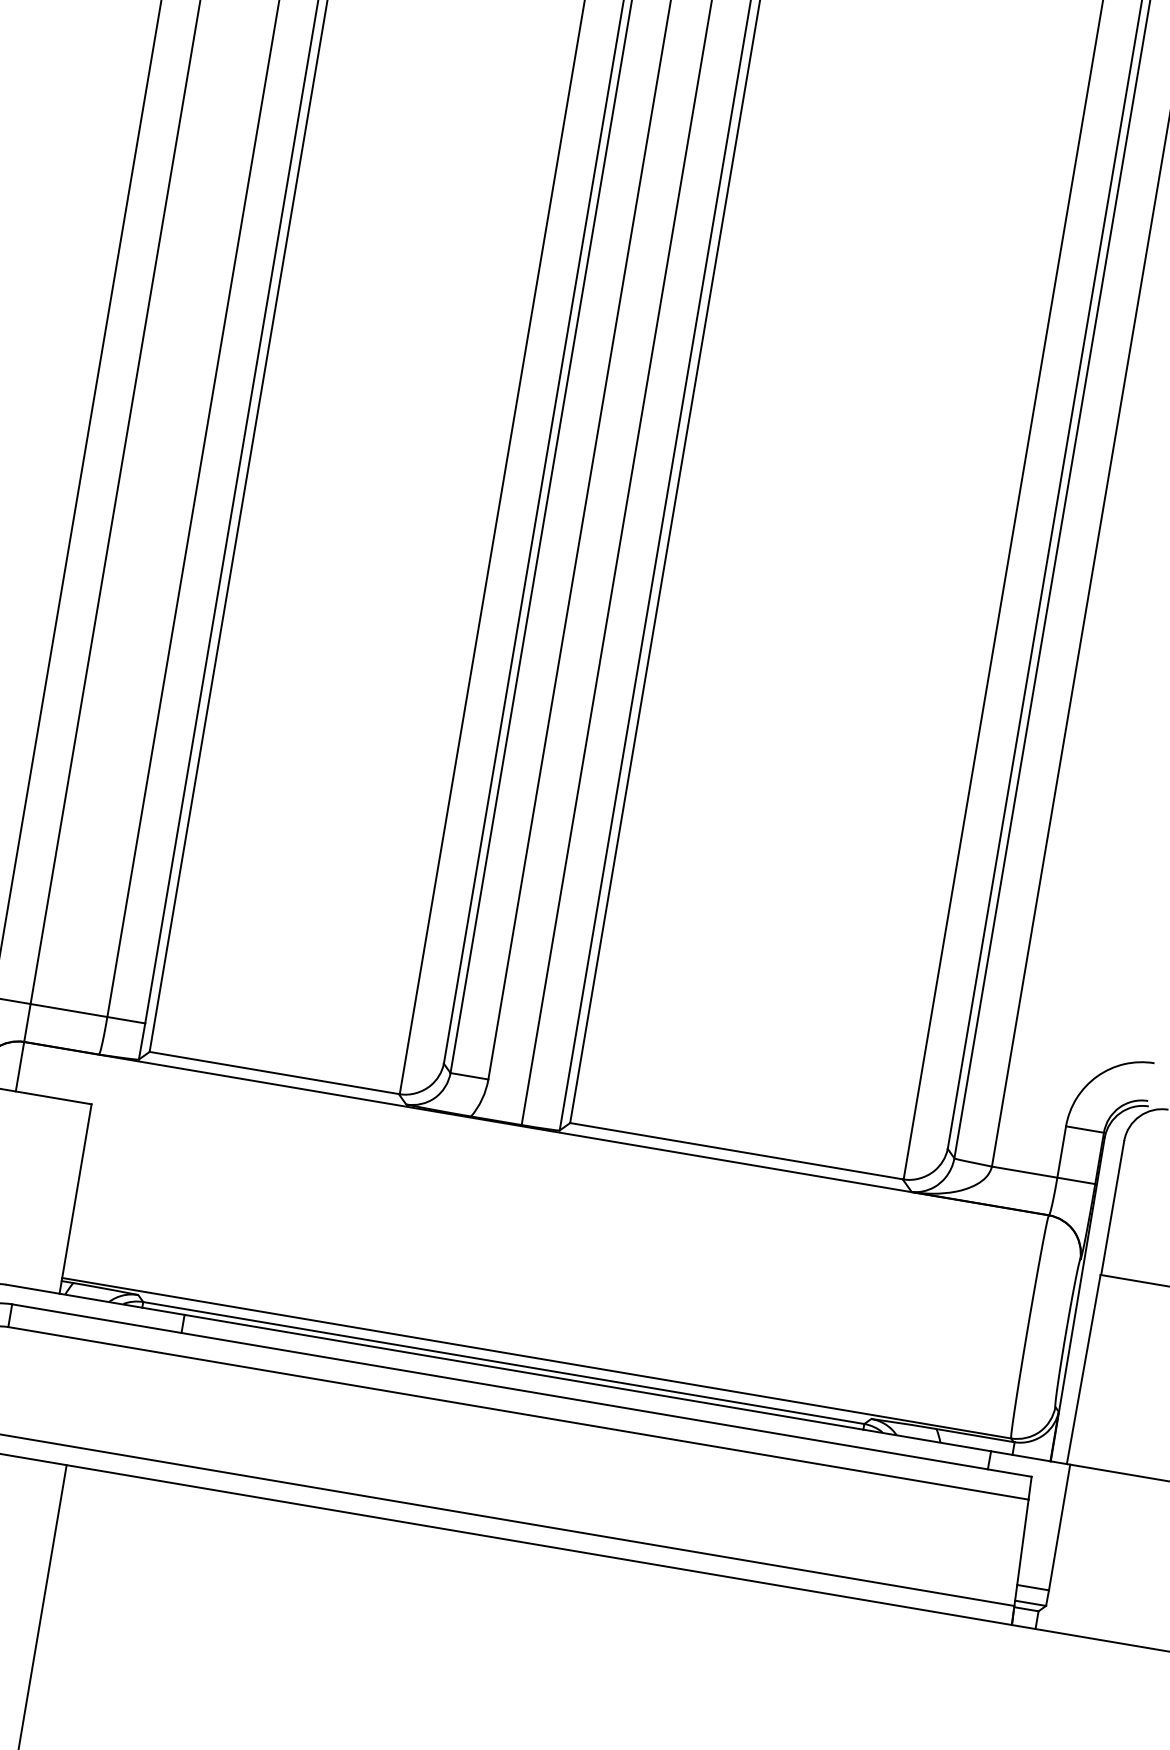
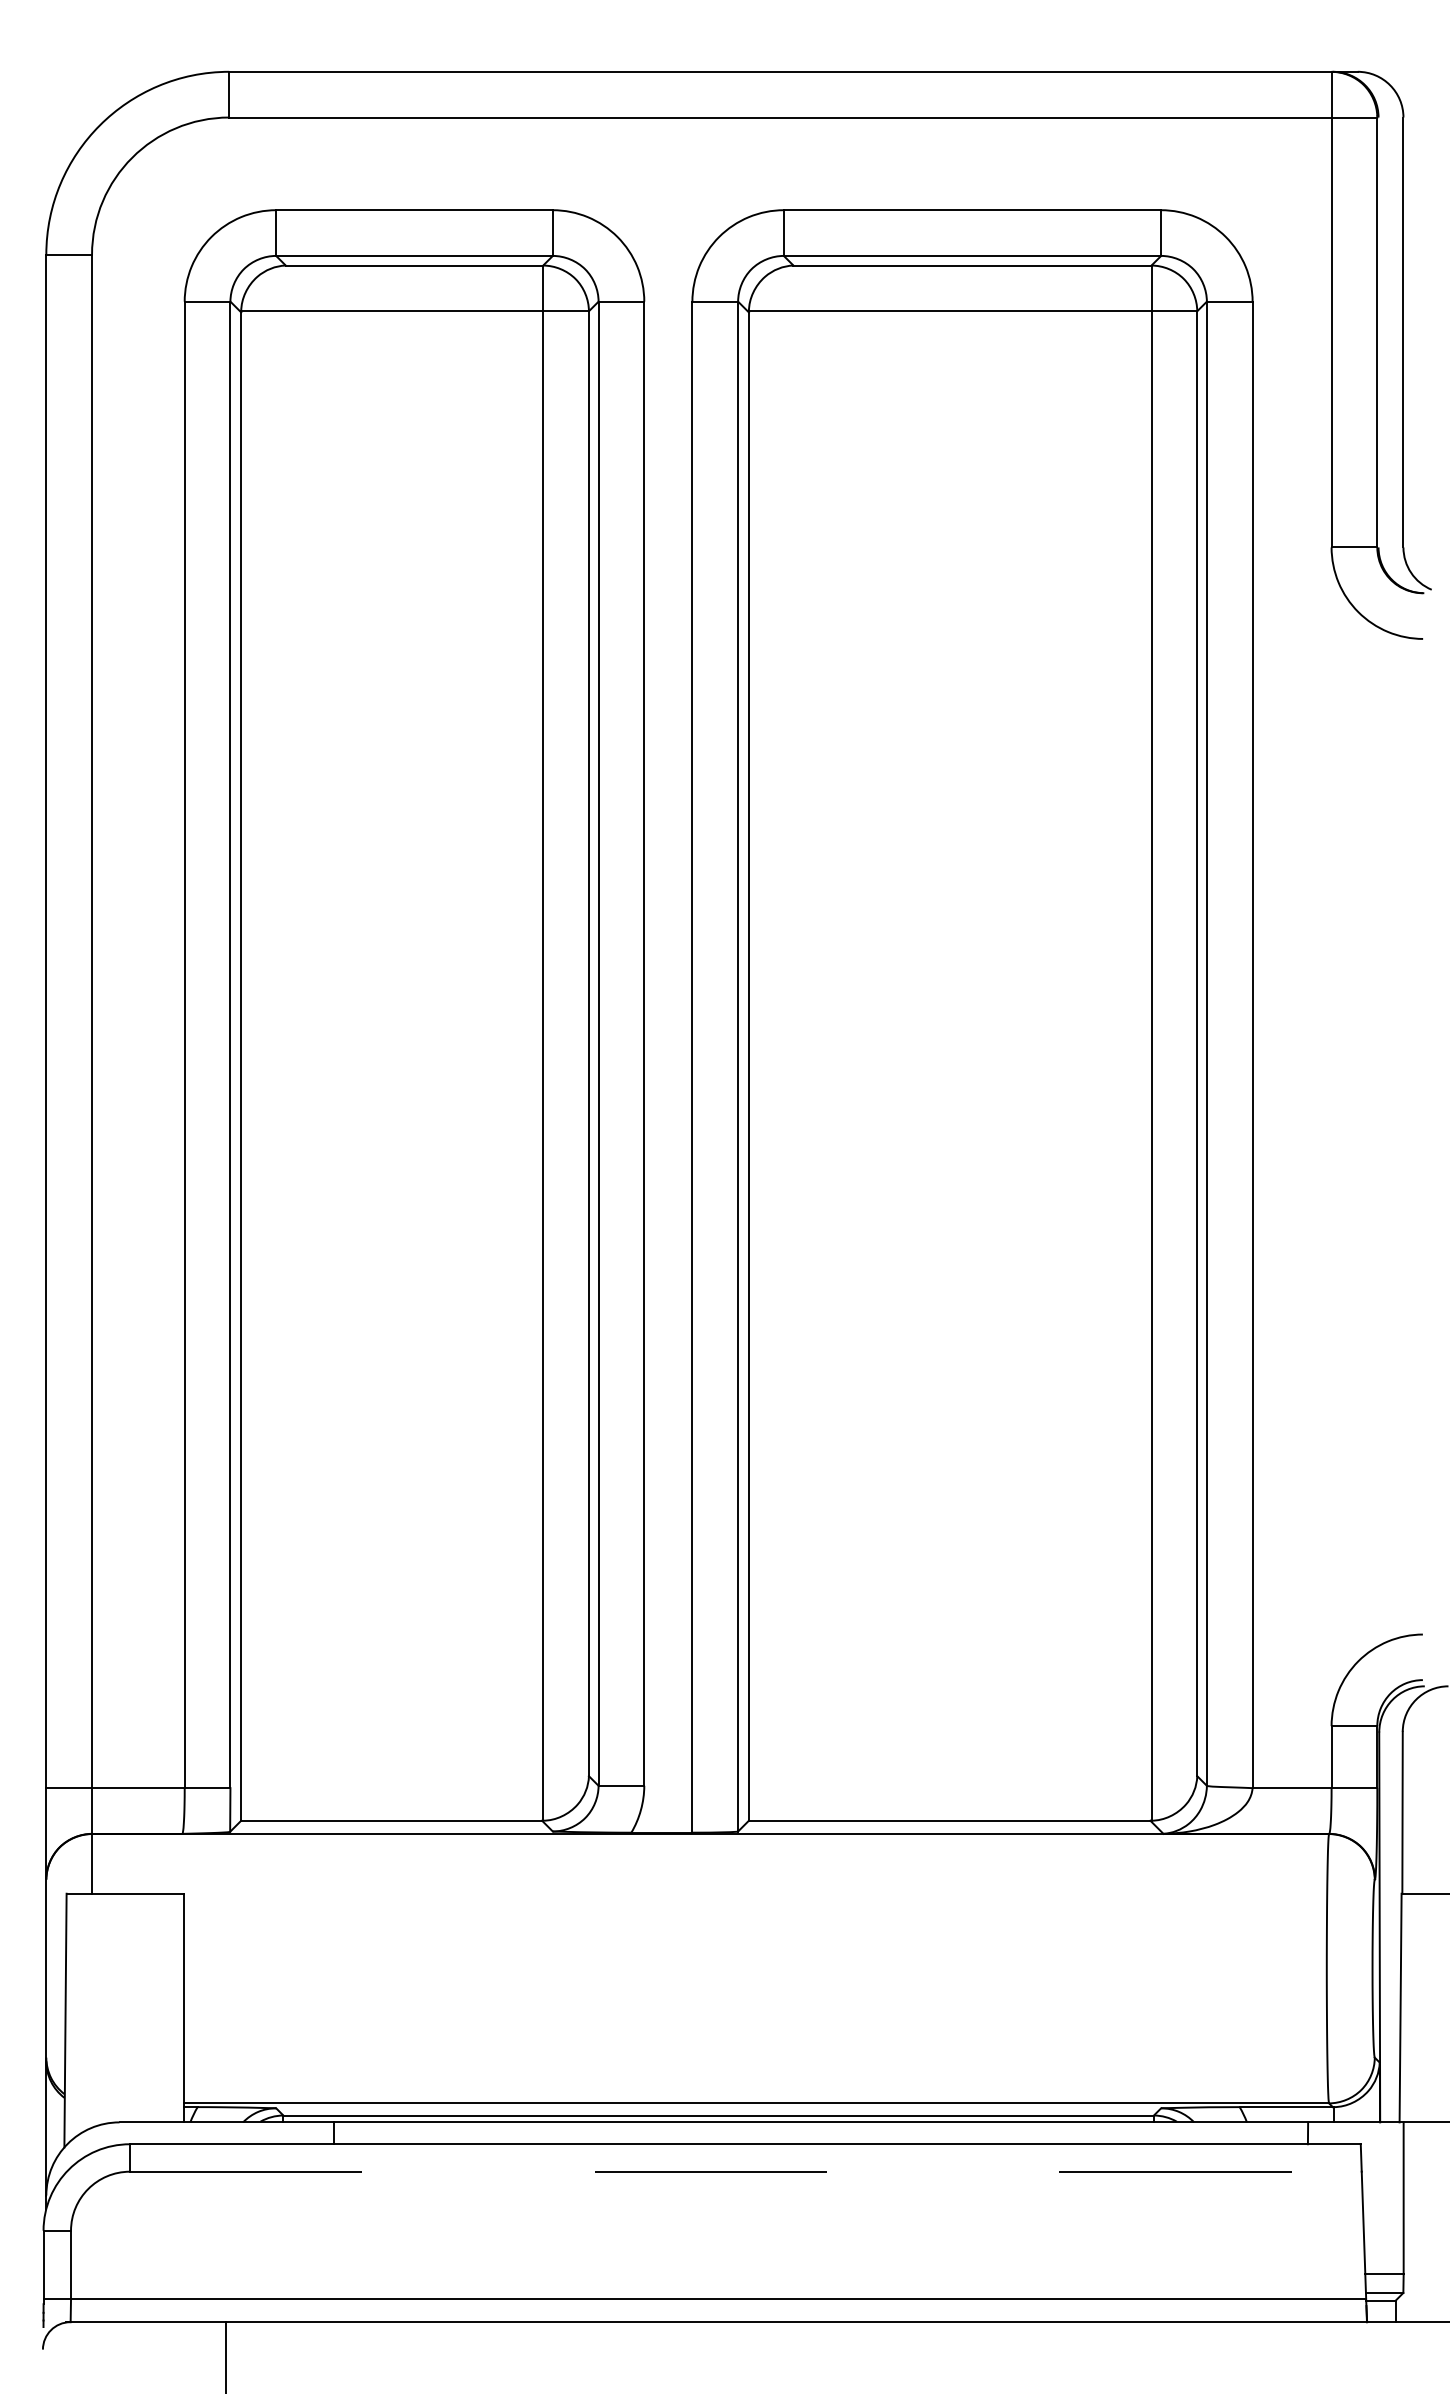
line: (518, 1413) -> (745, 2171), solid -> dashed

